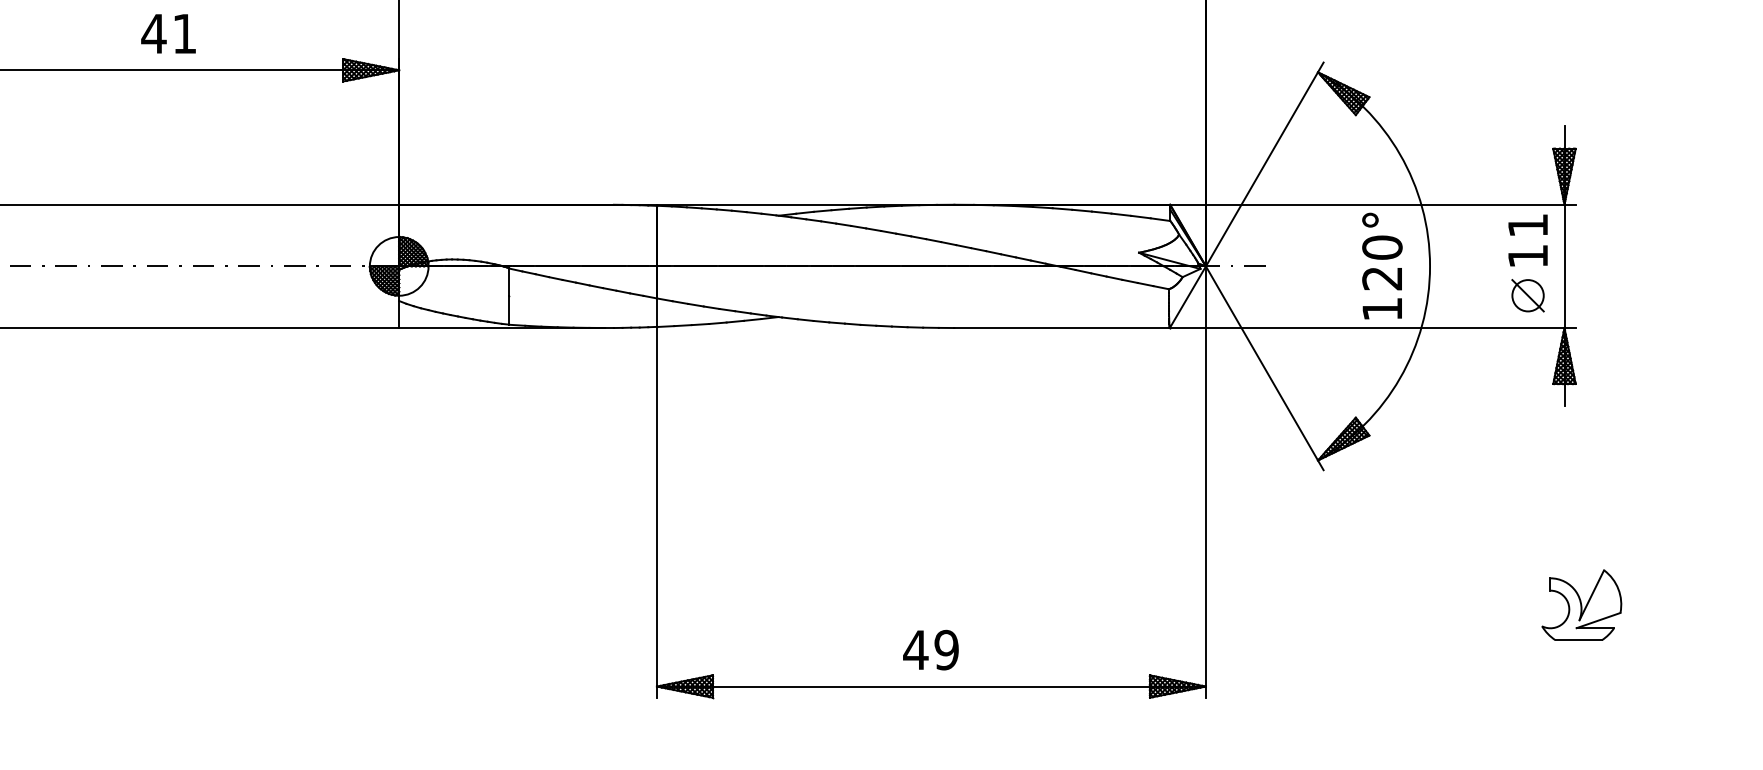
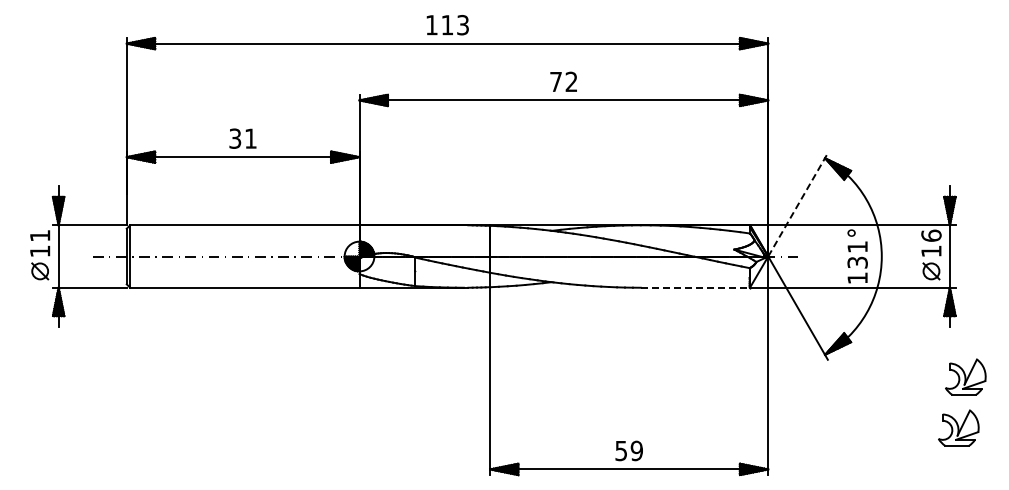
text: (152, 33) -> (234, 138), 41 -> 31
line: (1265, 163) -> (798, 204), solid -> dashed
text: (1528, 224) -> (931, 235), 11 -> 16
text: (1382, 262) -> (857, 254), 120° -> 131°
line: (1062, 327) -> (695, 287), solid -> dashed
part: (1595, 503) -> (965, 376), added
text: (914, 651) -> (620, 451), 49 -> 59

